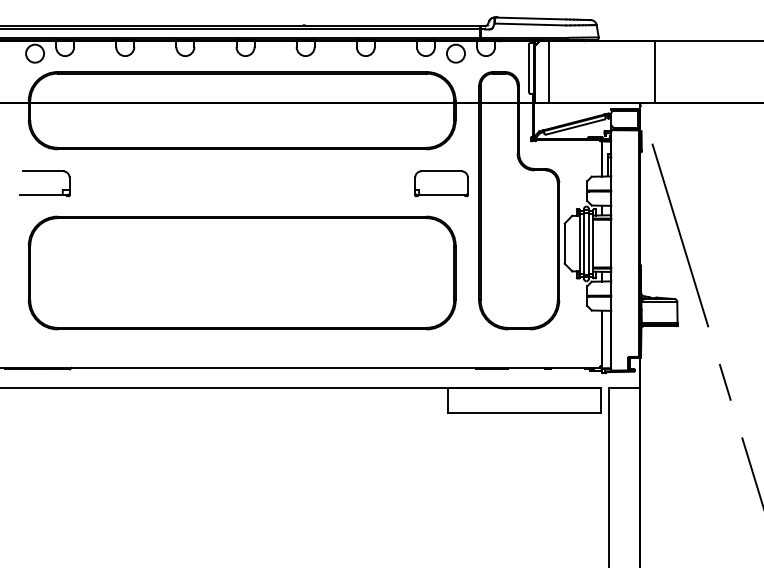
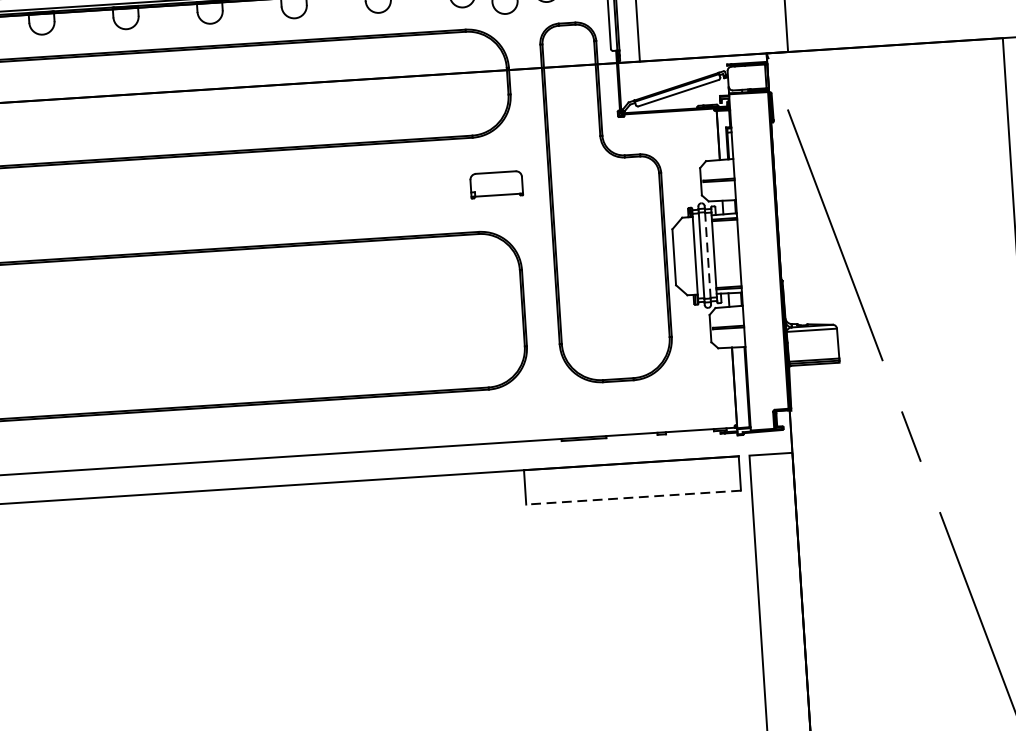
part: (441, 183) -> (496, 184), size x0.7
line: (588, 243) -> (707, 254), solid -> dashed
line: (524, 412) -> (633, 496), solid -> dashed

